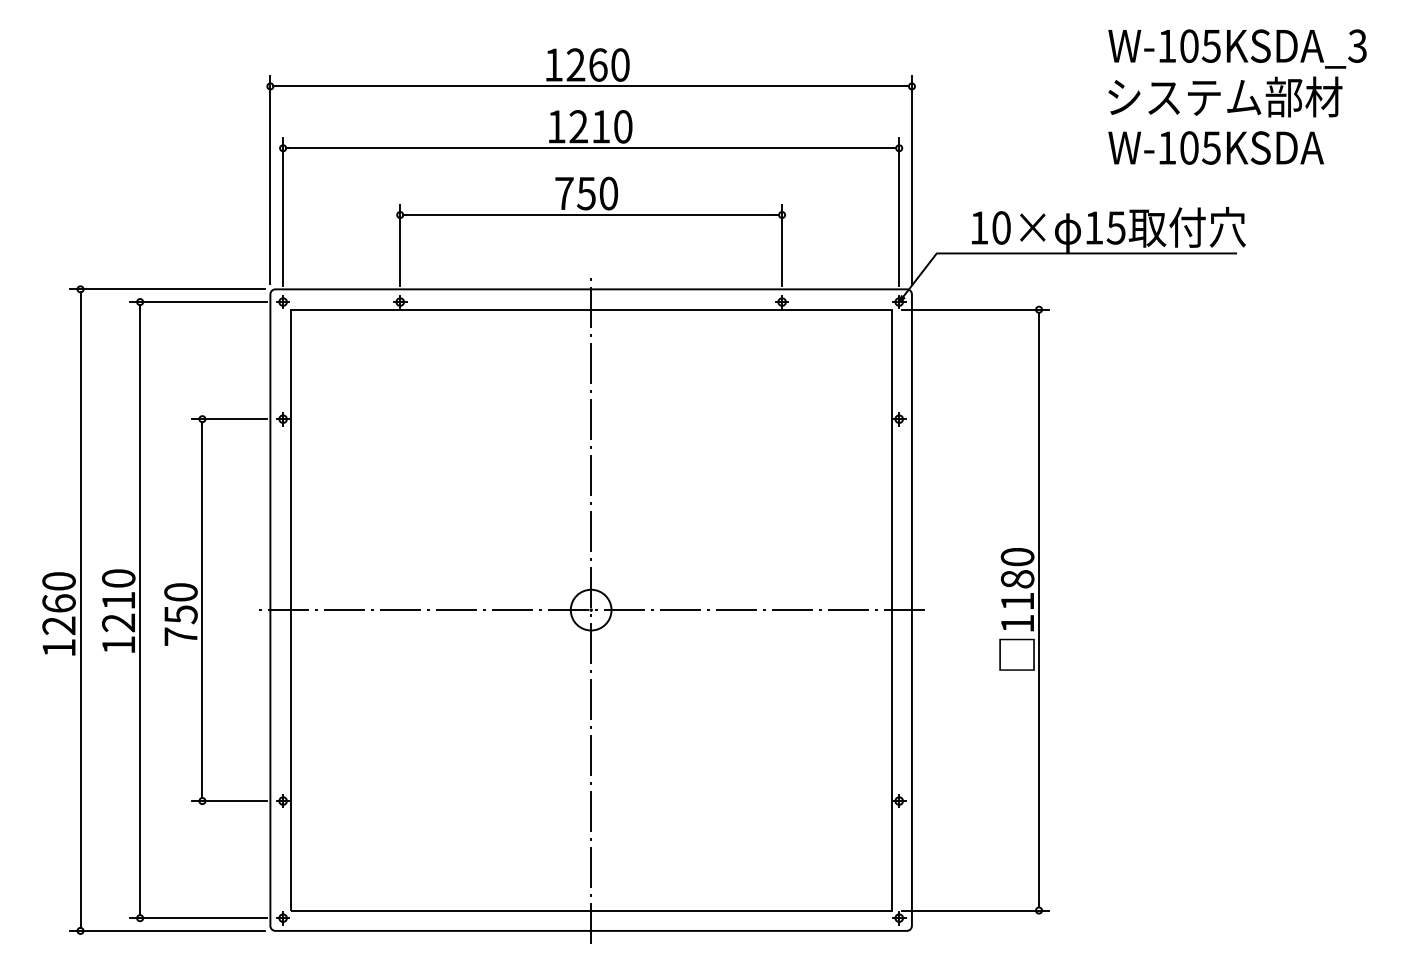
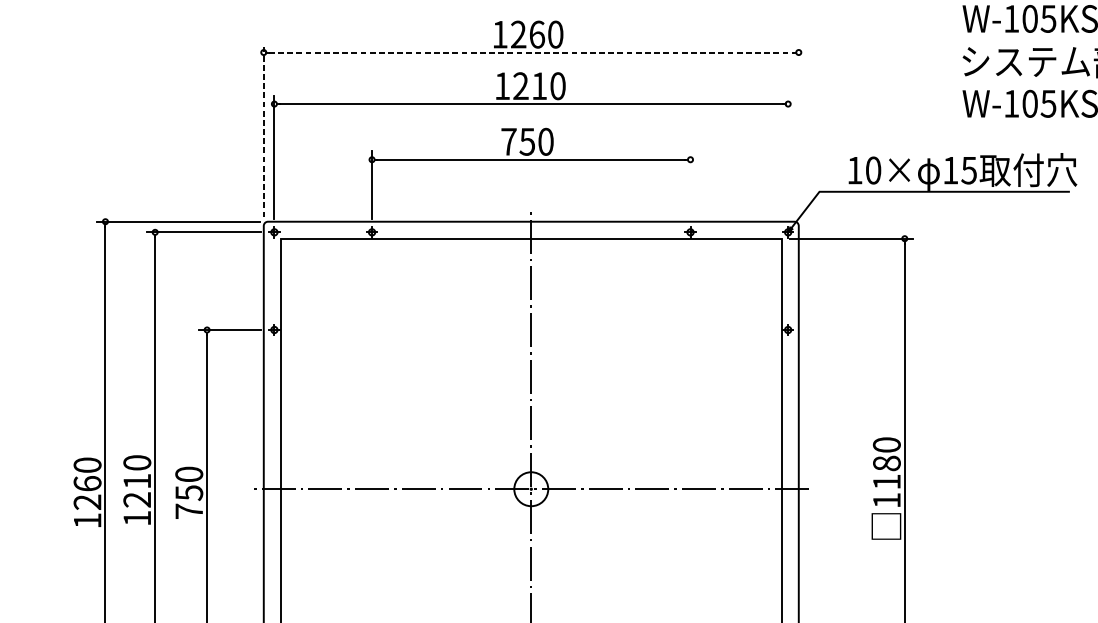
line: (591, 86) -> (531, 52), solid -> dashed
line: (270, 180) -> (263, 130), solid -> dashed
line: (911, 180) -> (798, 130), removed
line: (899, 211) -> (788, 156), removed
line: (782, 244) -> (690, 184), removed

